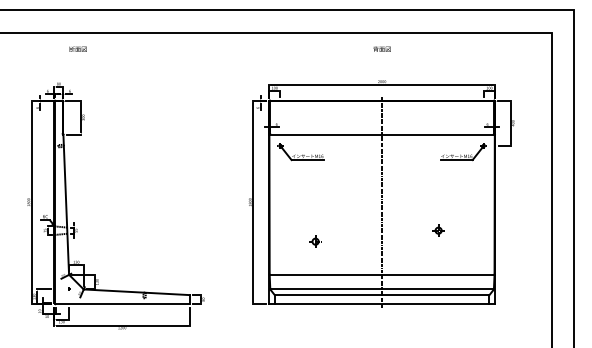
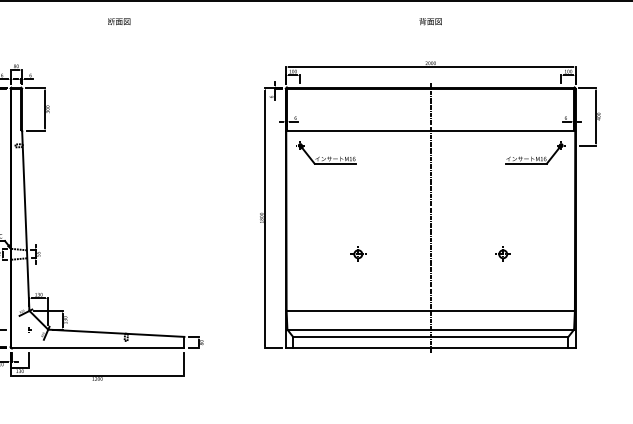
text: (77, 48) -> (118, 20), moved
part: (315, 241) -> (358, 254), moved

